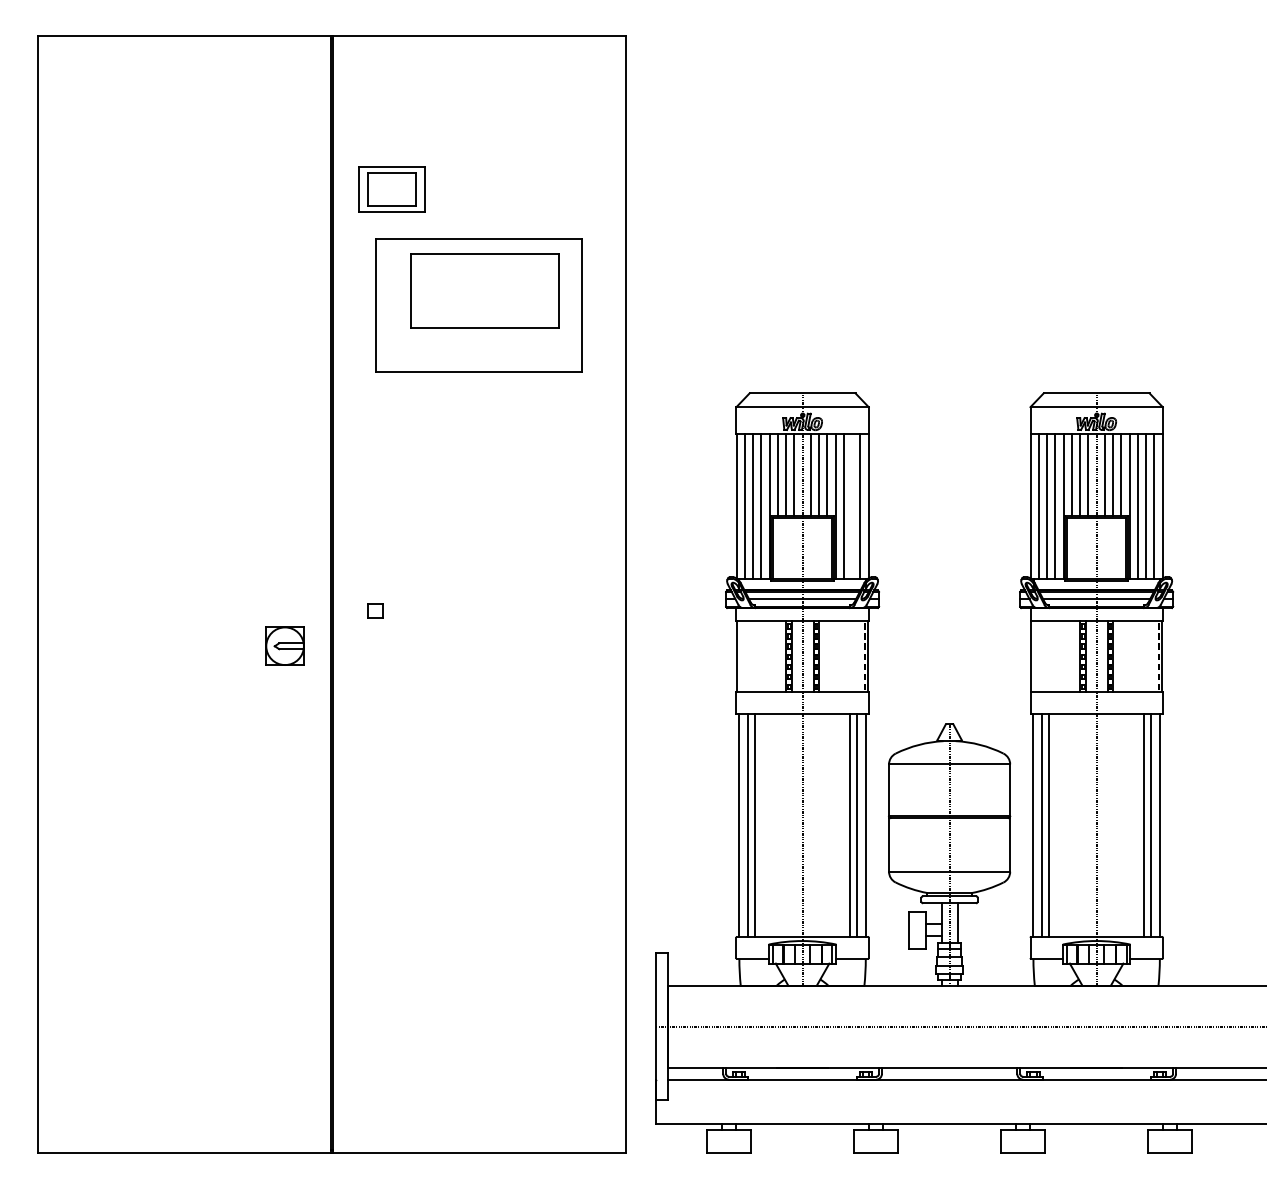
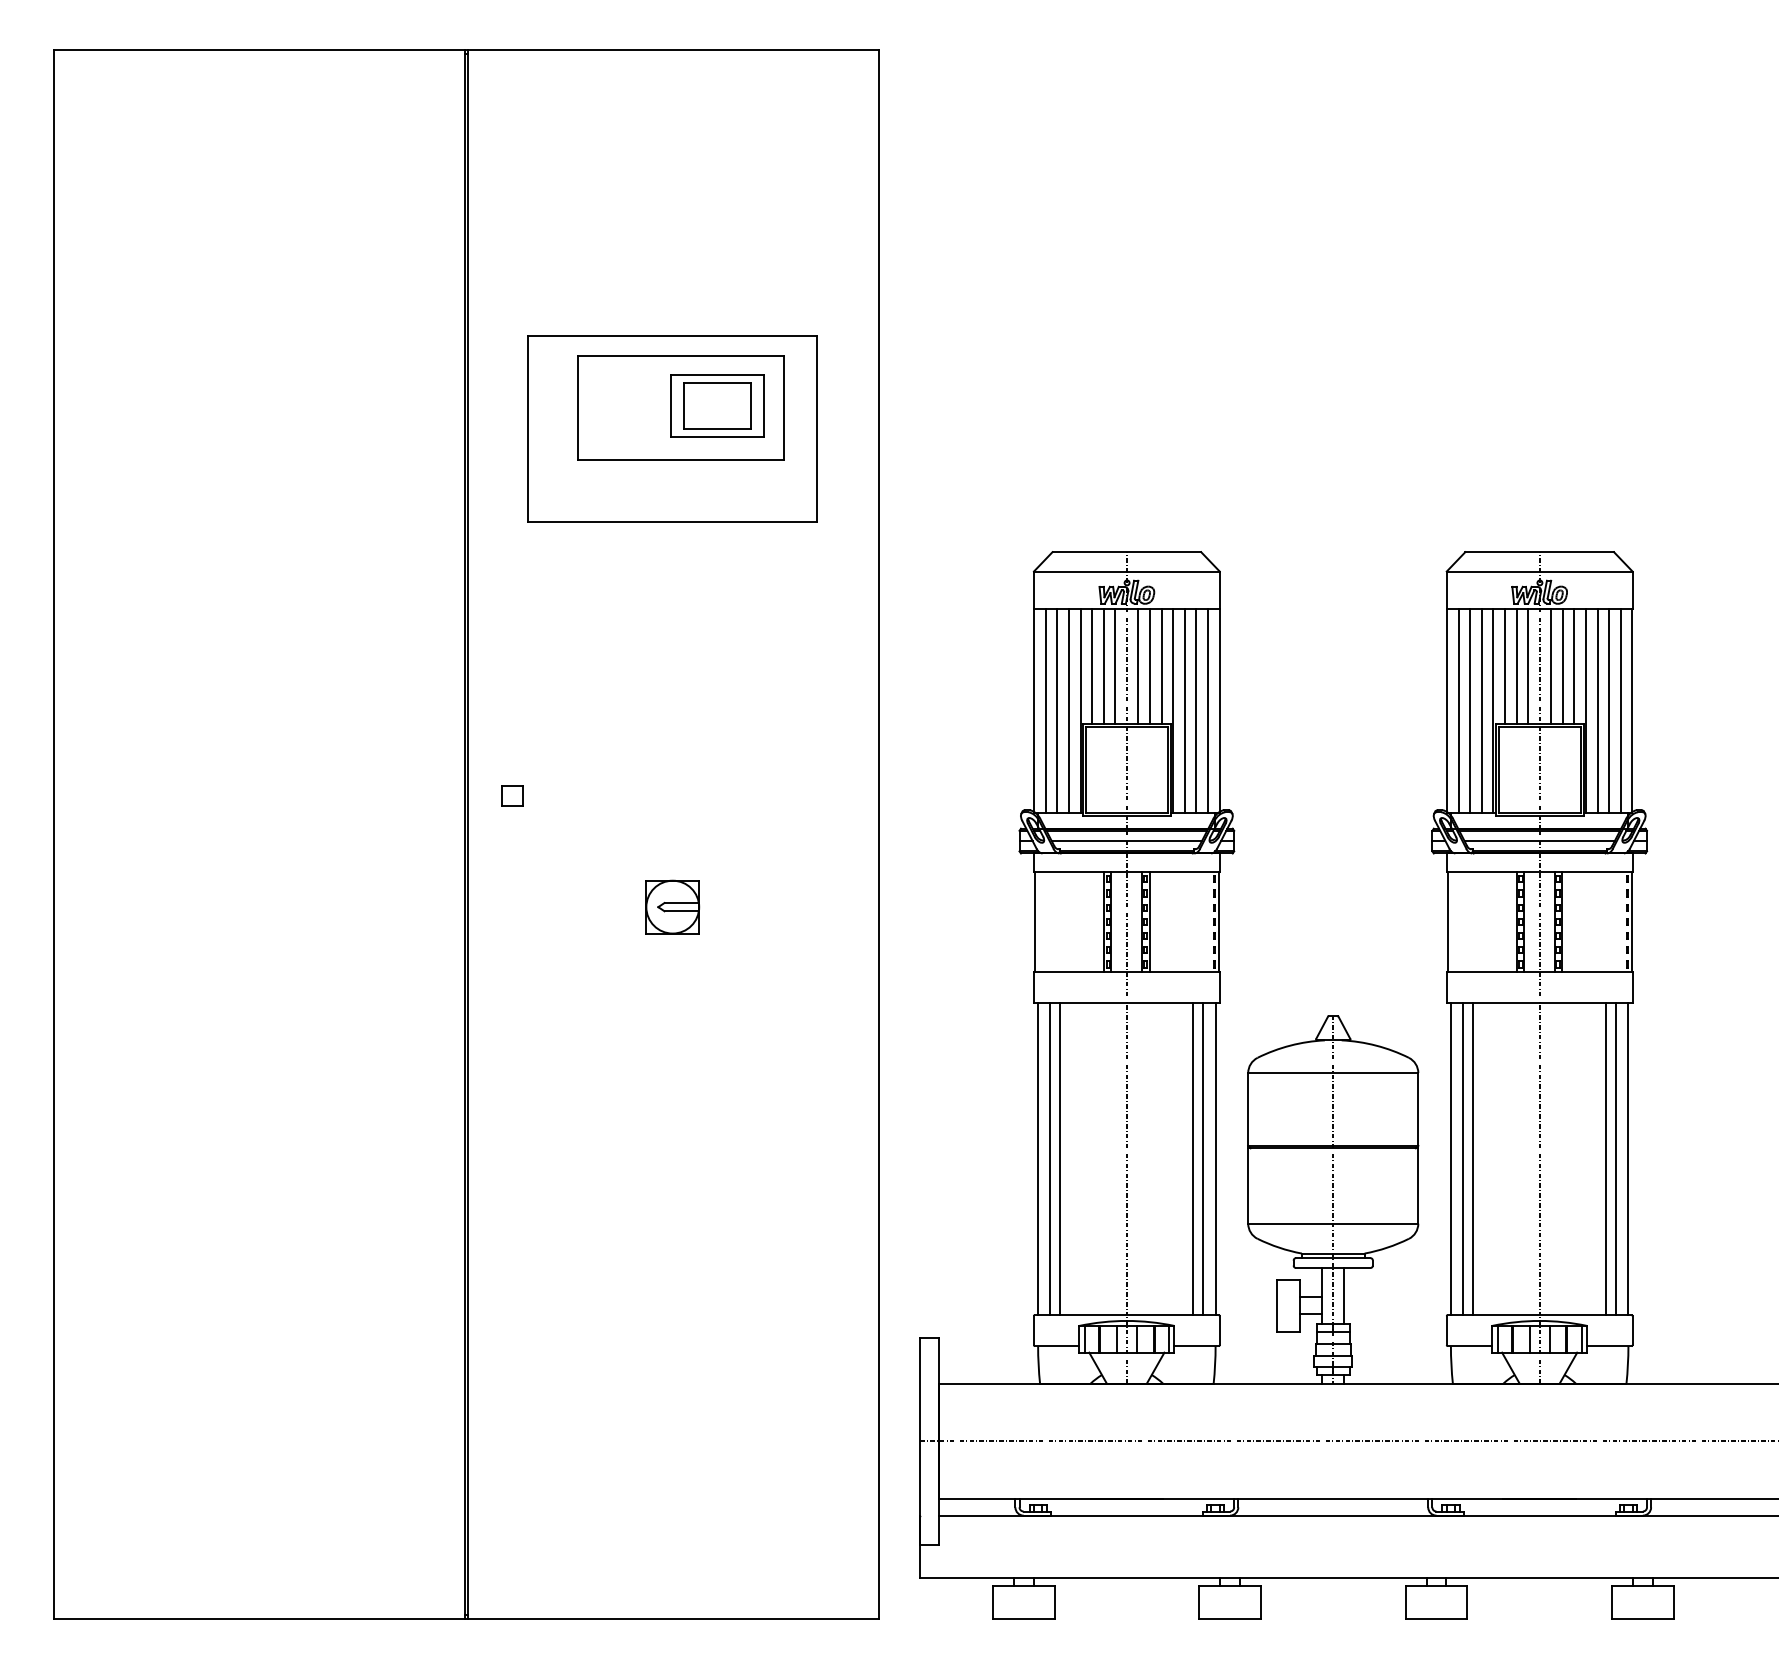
part: (391, 189) -> (716, 406), moved
line: (852, 506) -> (1196, 710), added
part: (375, 610) -> (511, 795), moved
part: (284, 645) -> (671, 906), moved

